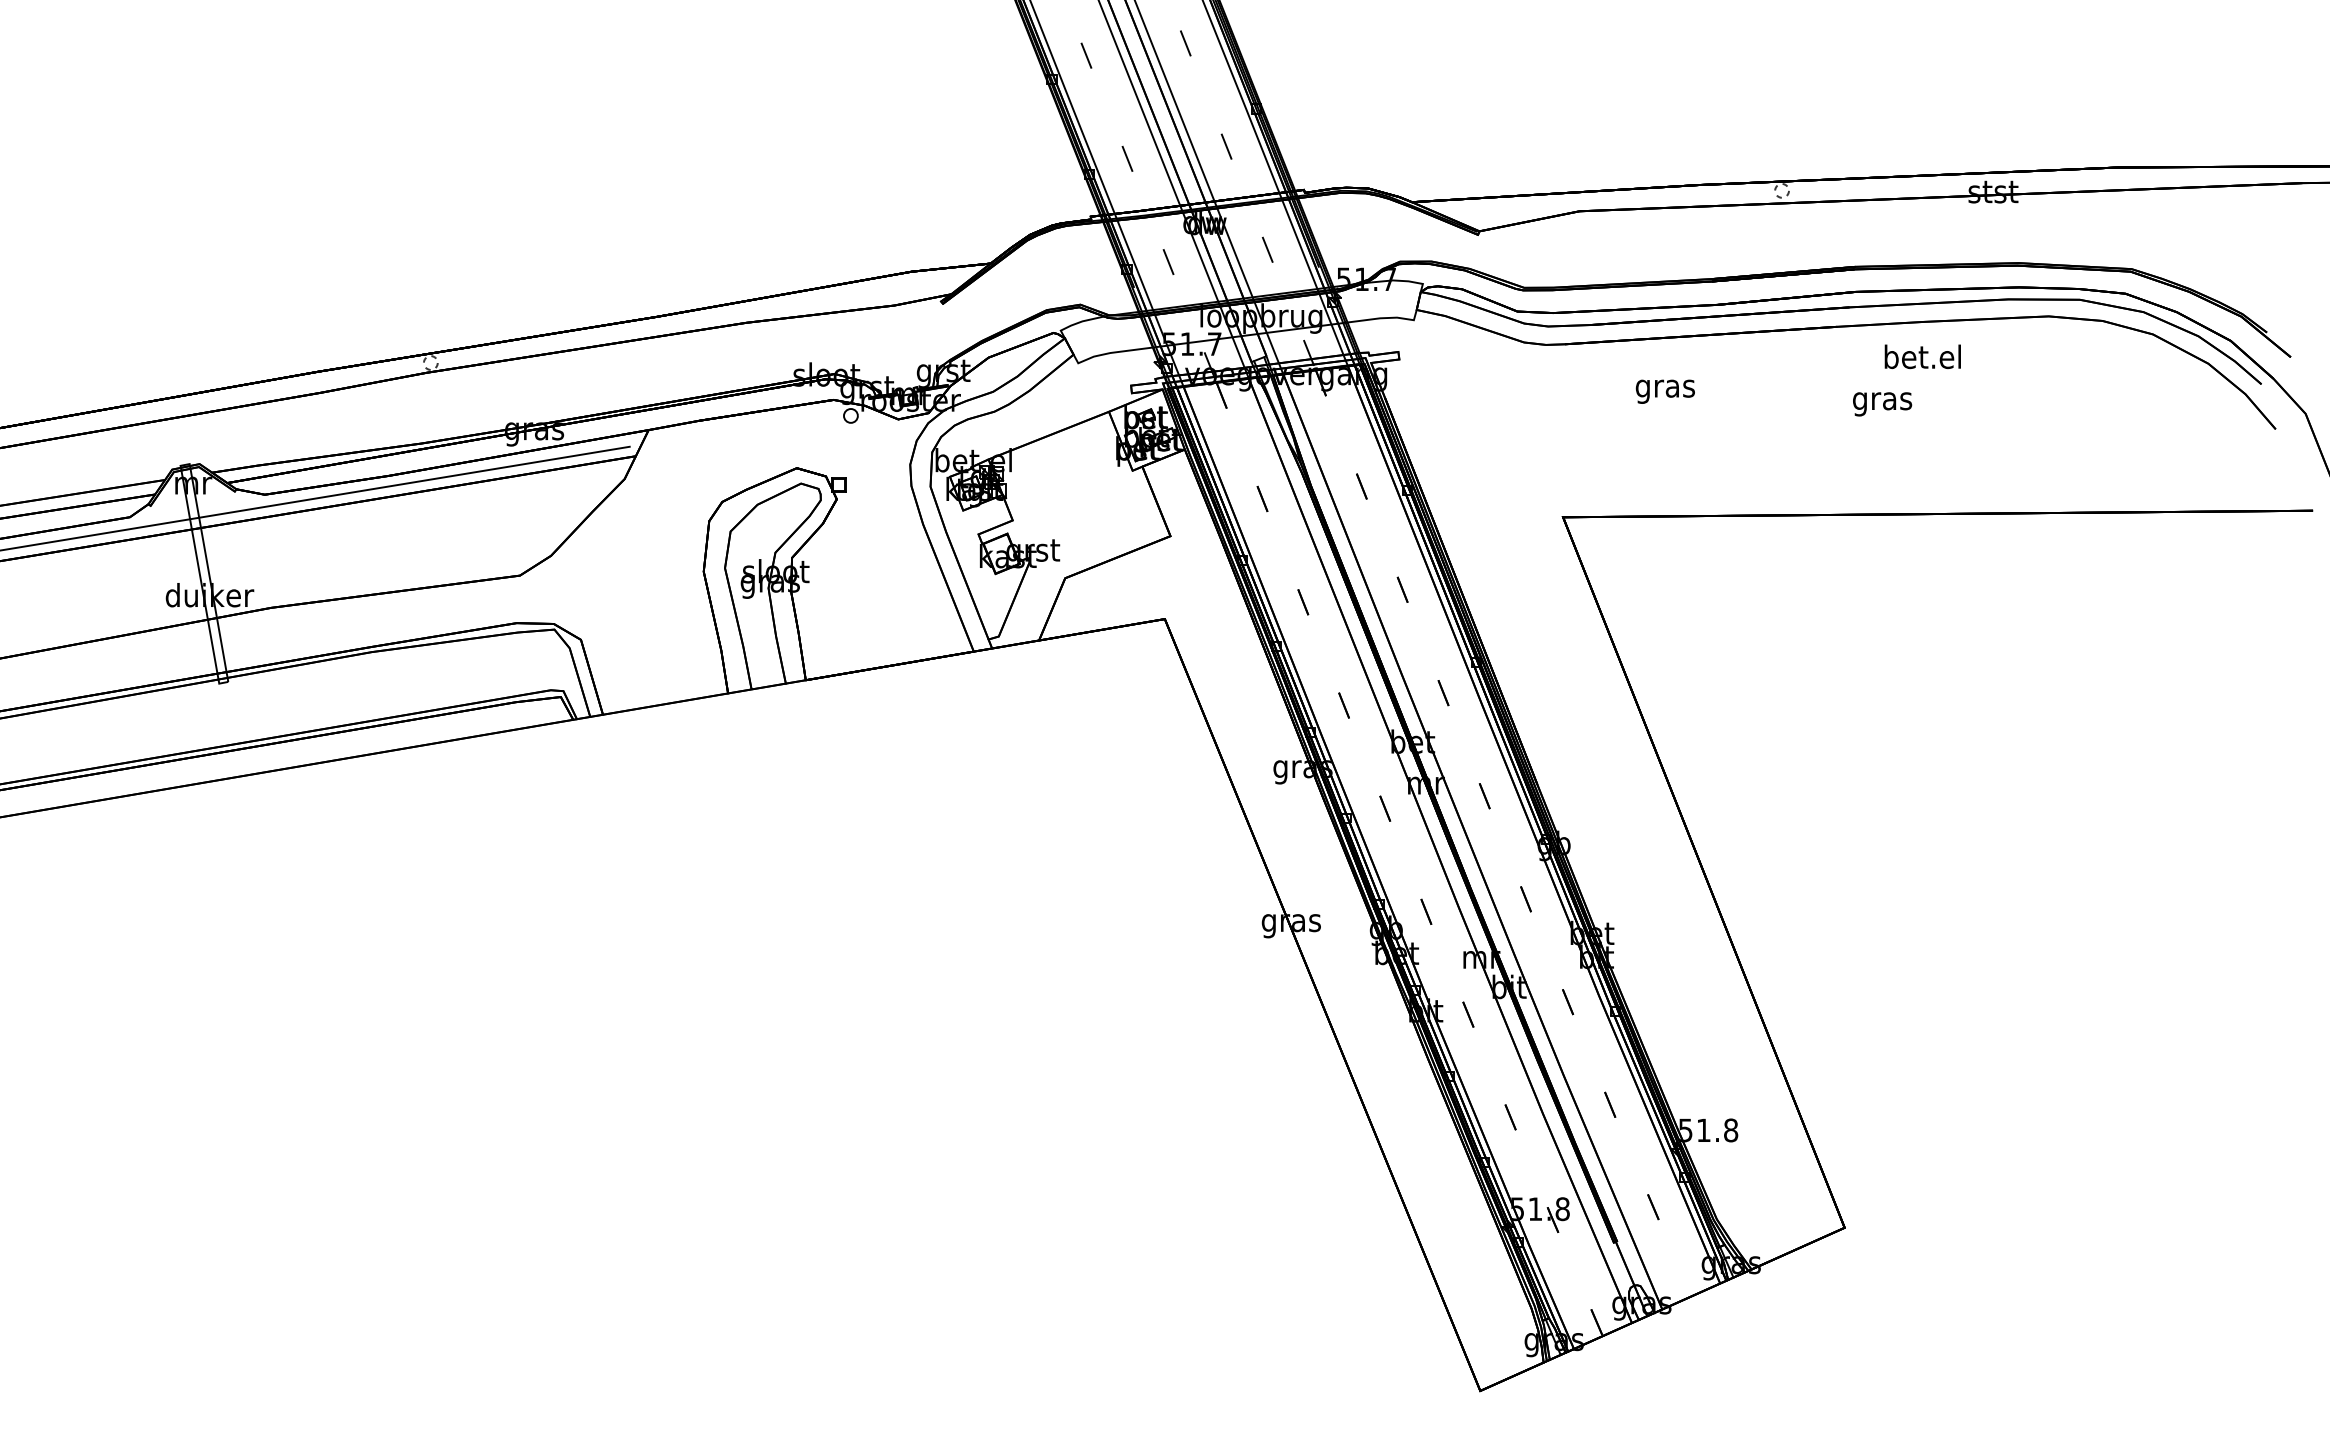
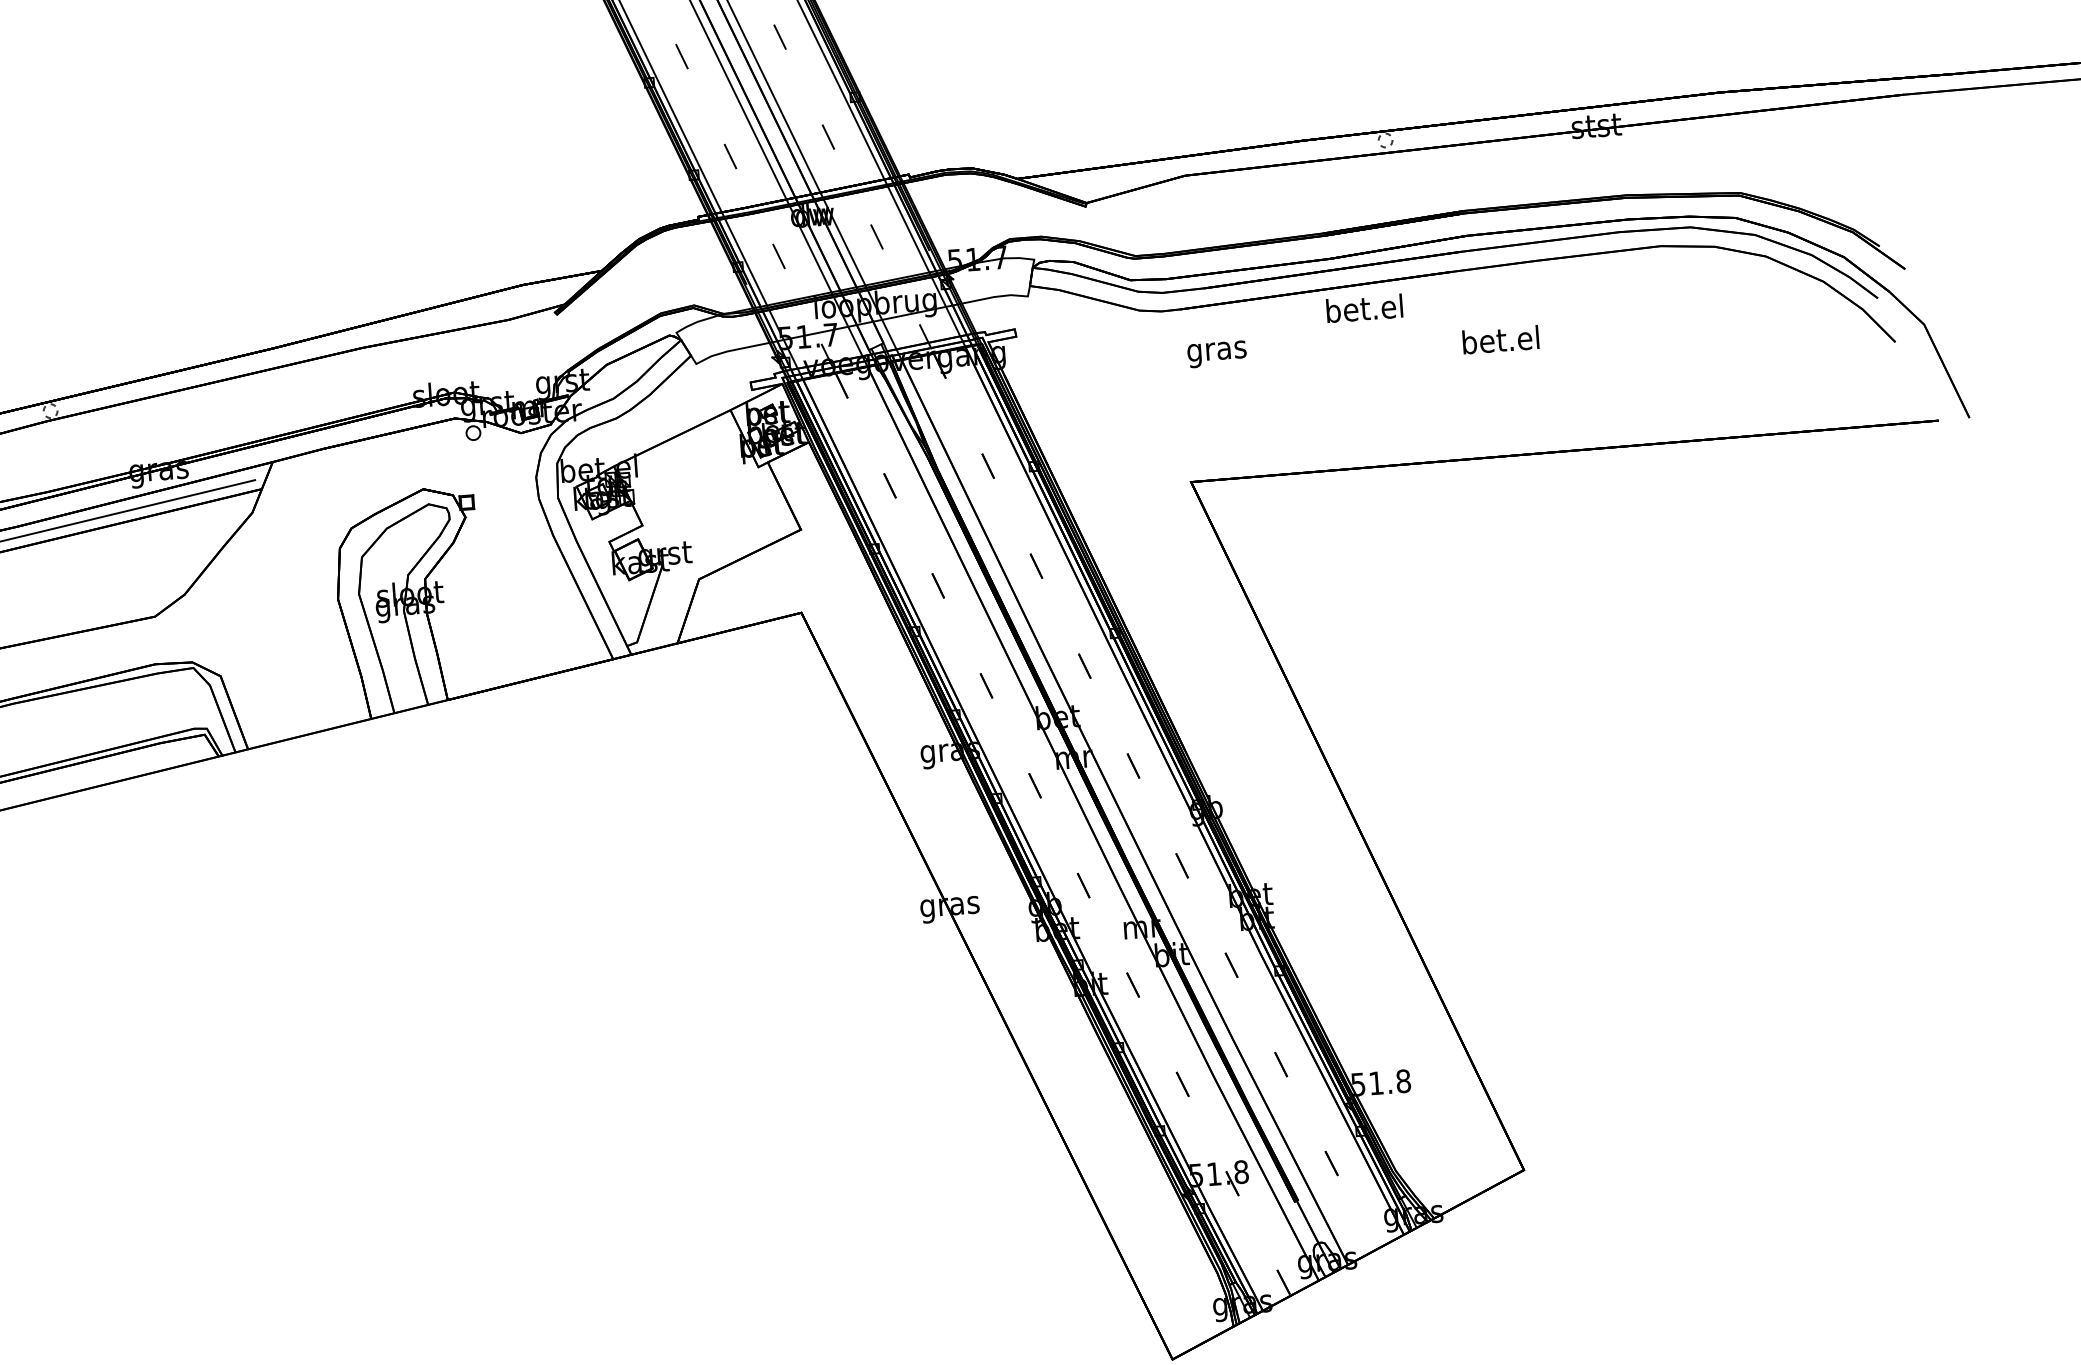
text: (1922, 356) -> (1364, 308), moved
text: (1664, 391) -> (1216, 354), moved
text: (1882, 400) -> (1501, 342), gras -> bet.el

